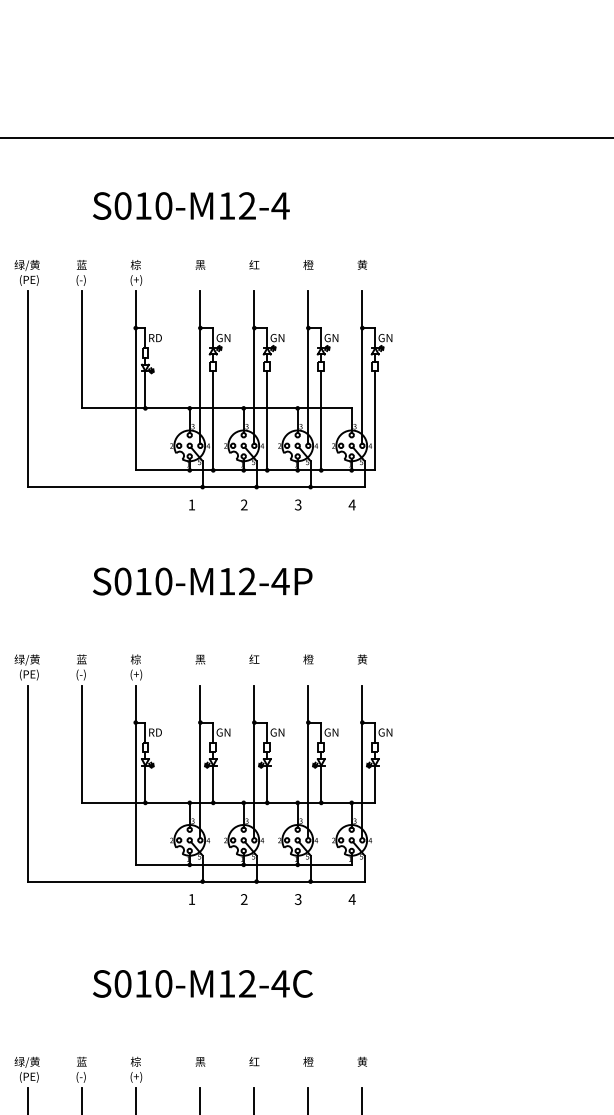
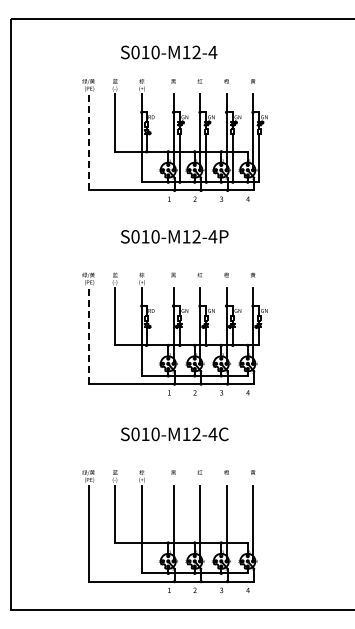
line: (27, 387) -> (88, 141), solid -> dashed
line: (27, 782) -> (88, 335), solid -> dashed

